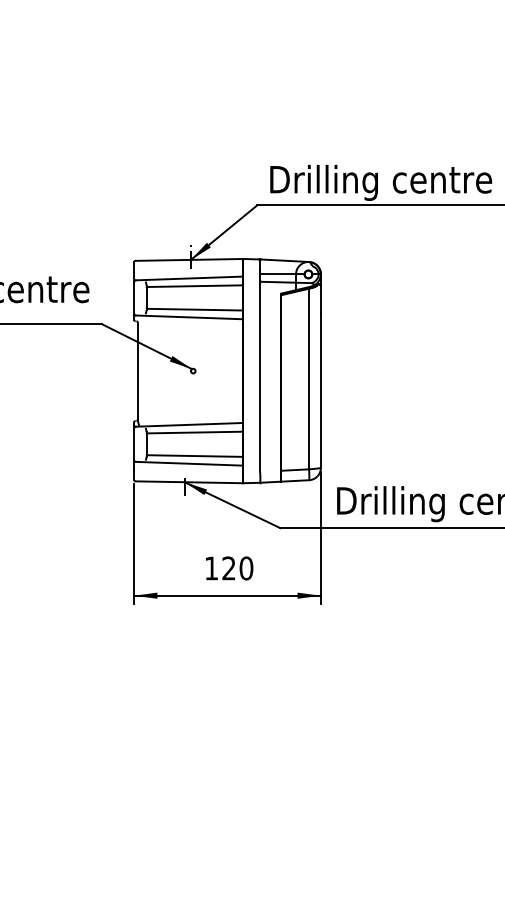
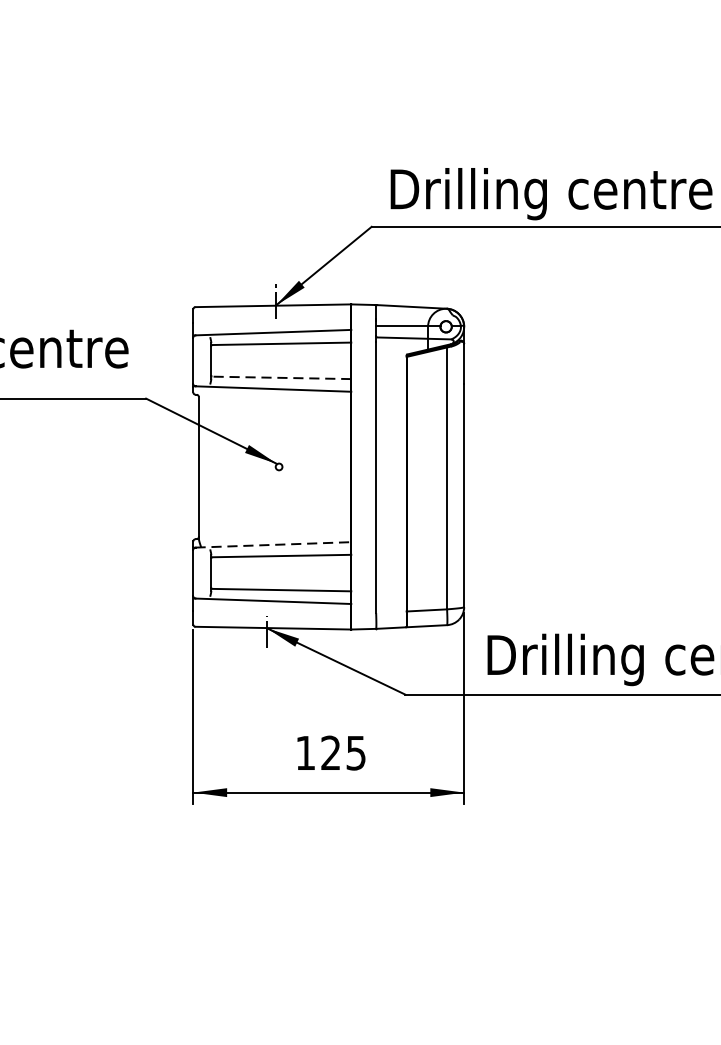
line: (195, 309) -> (282, 377), solid -> dashed
line: (189, 424) -> (273, 544), solid -> dashed
text: (246, 568) -> (356, 753), 120 -> 125

